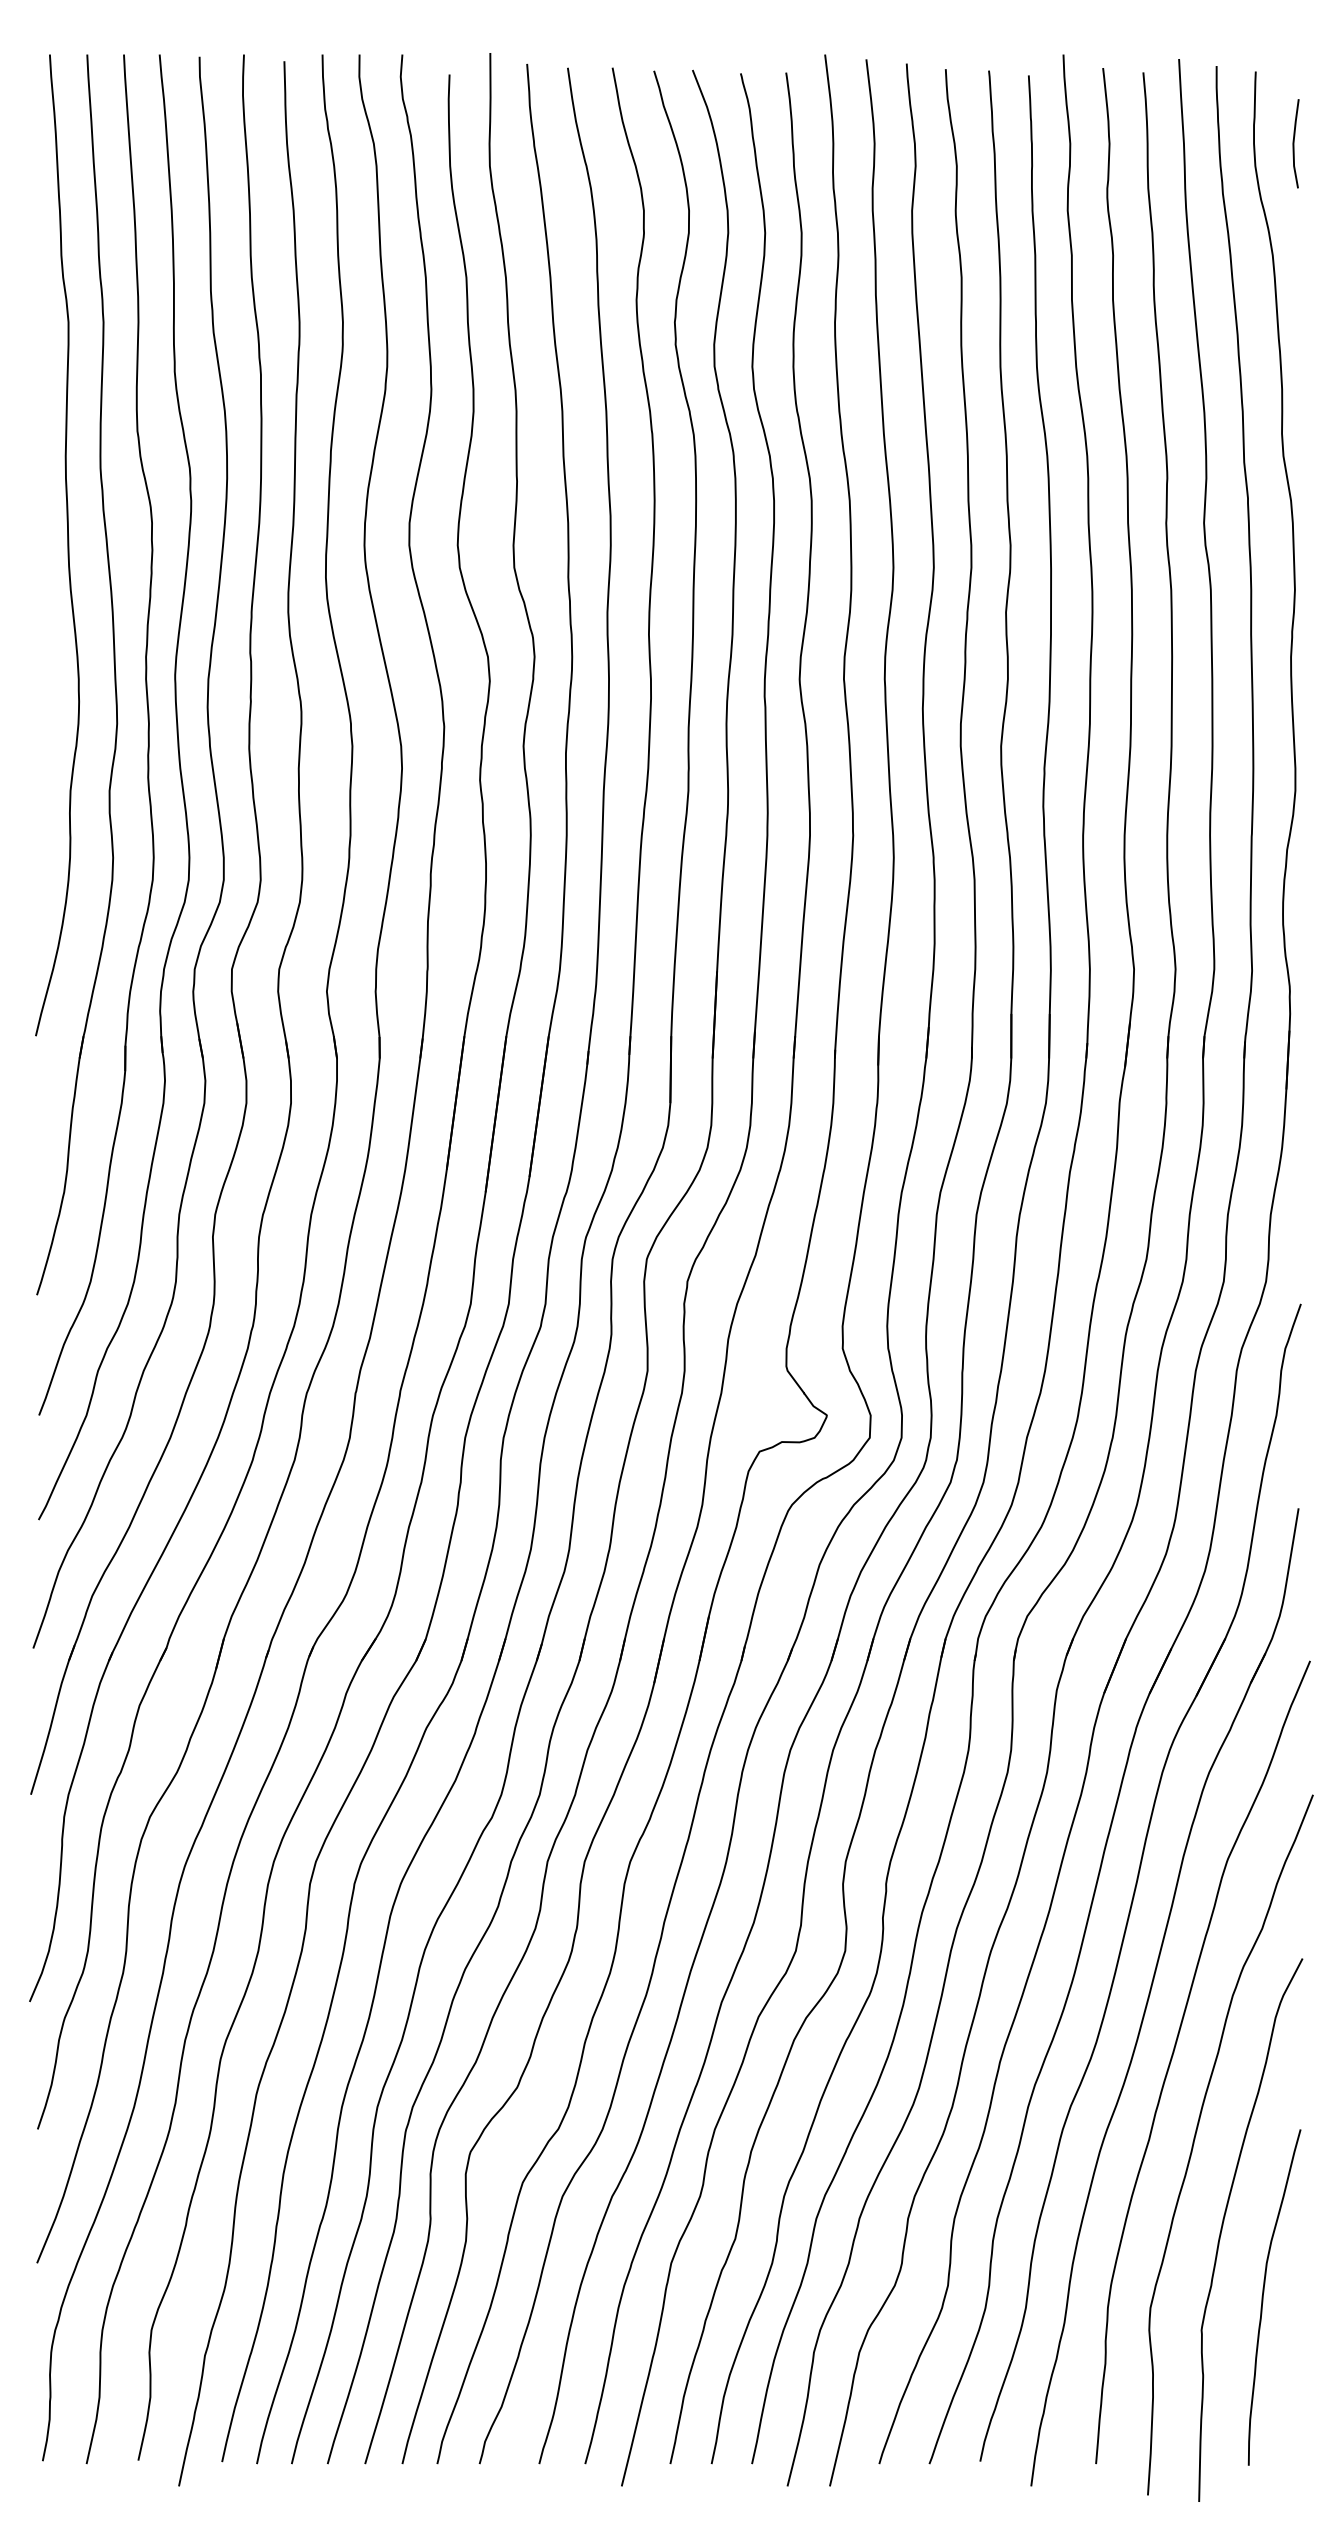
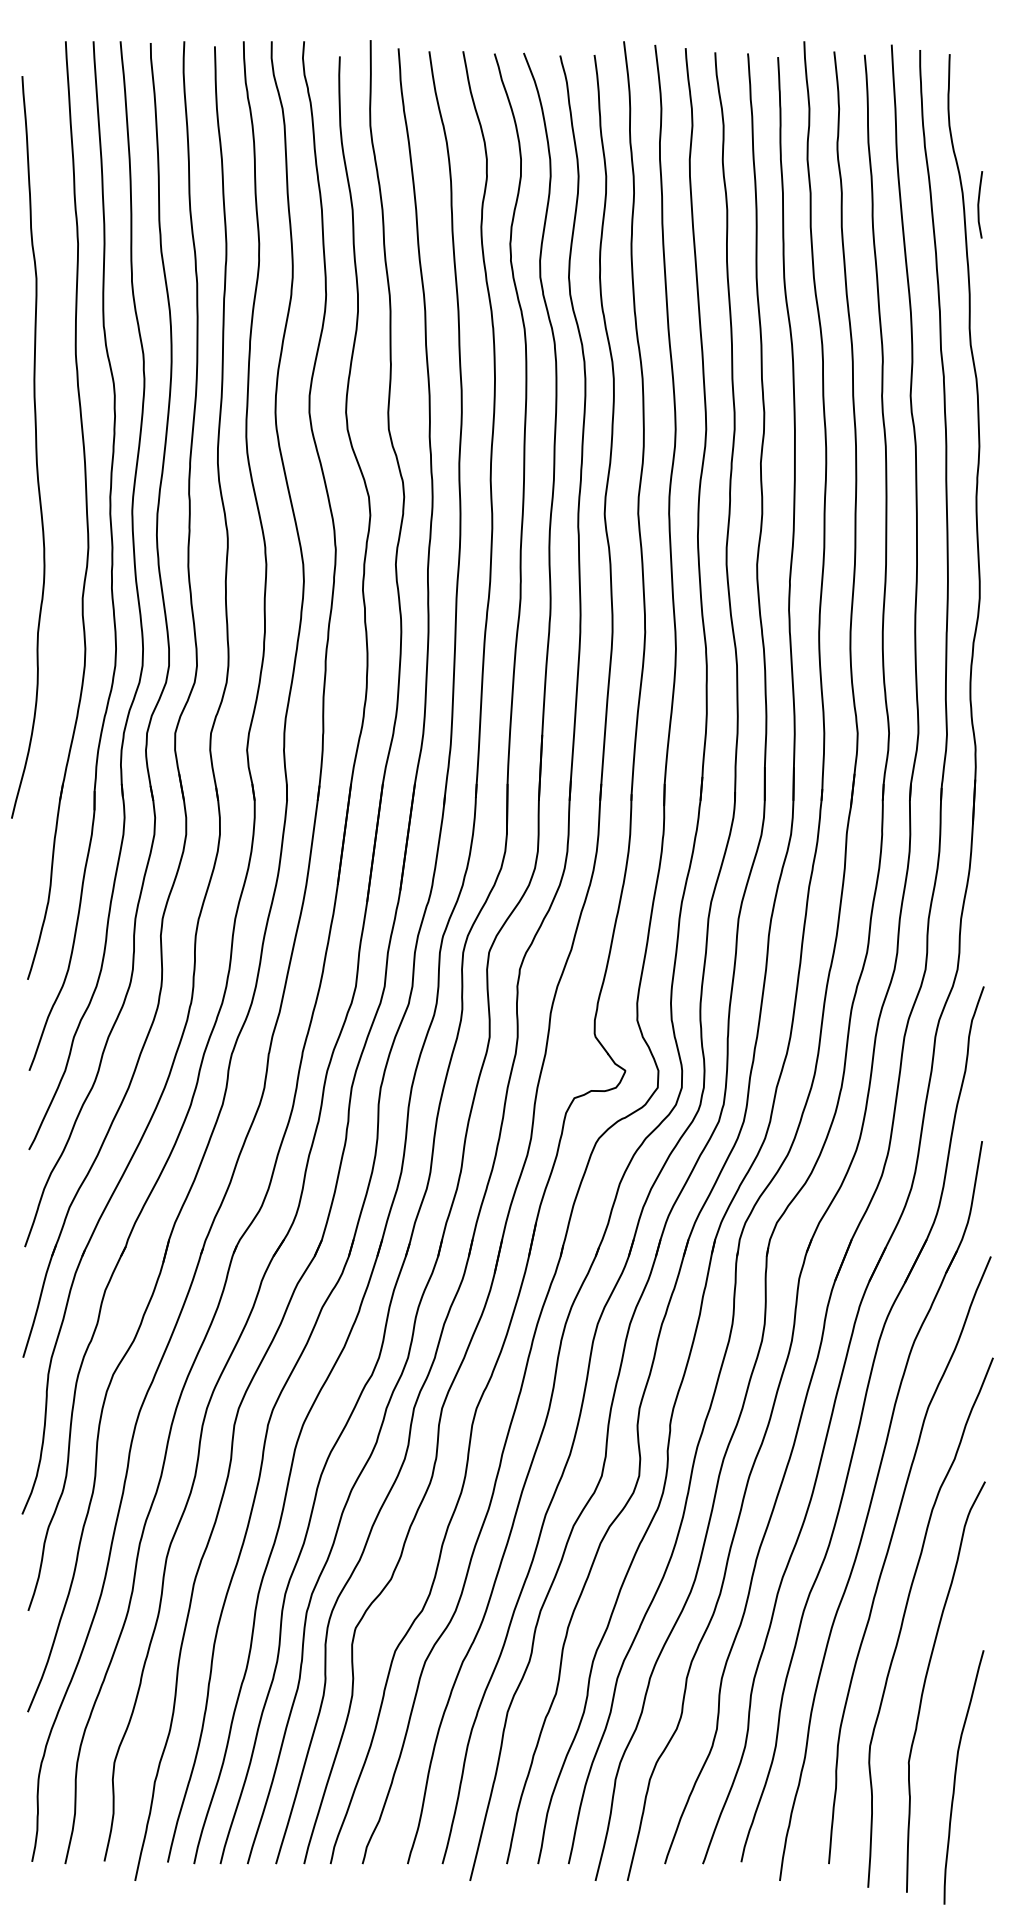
line: (1294, 143) -> (979, 204), moved
curve: (67, 545) -> (35, 447), moved
curve: (1263, 2297) -> (955, 1777), moved

